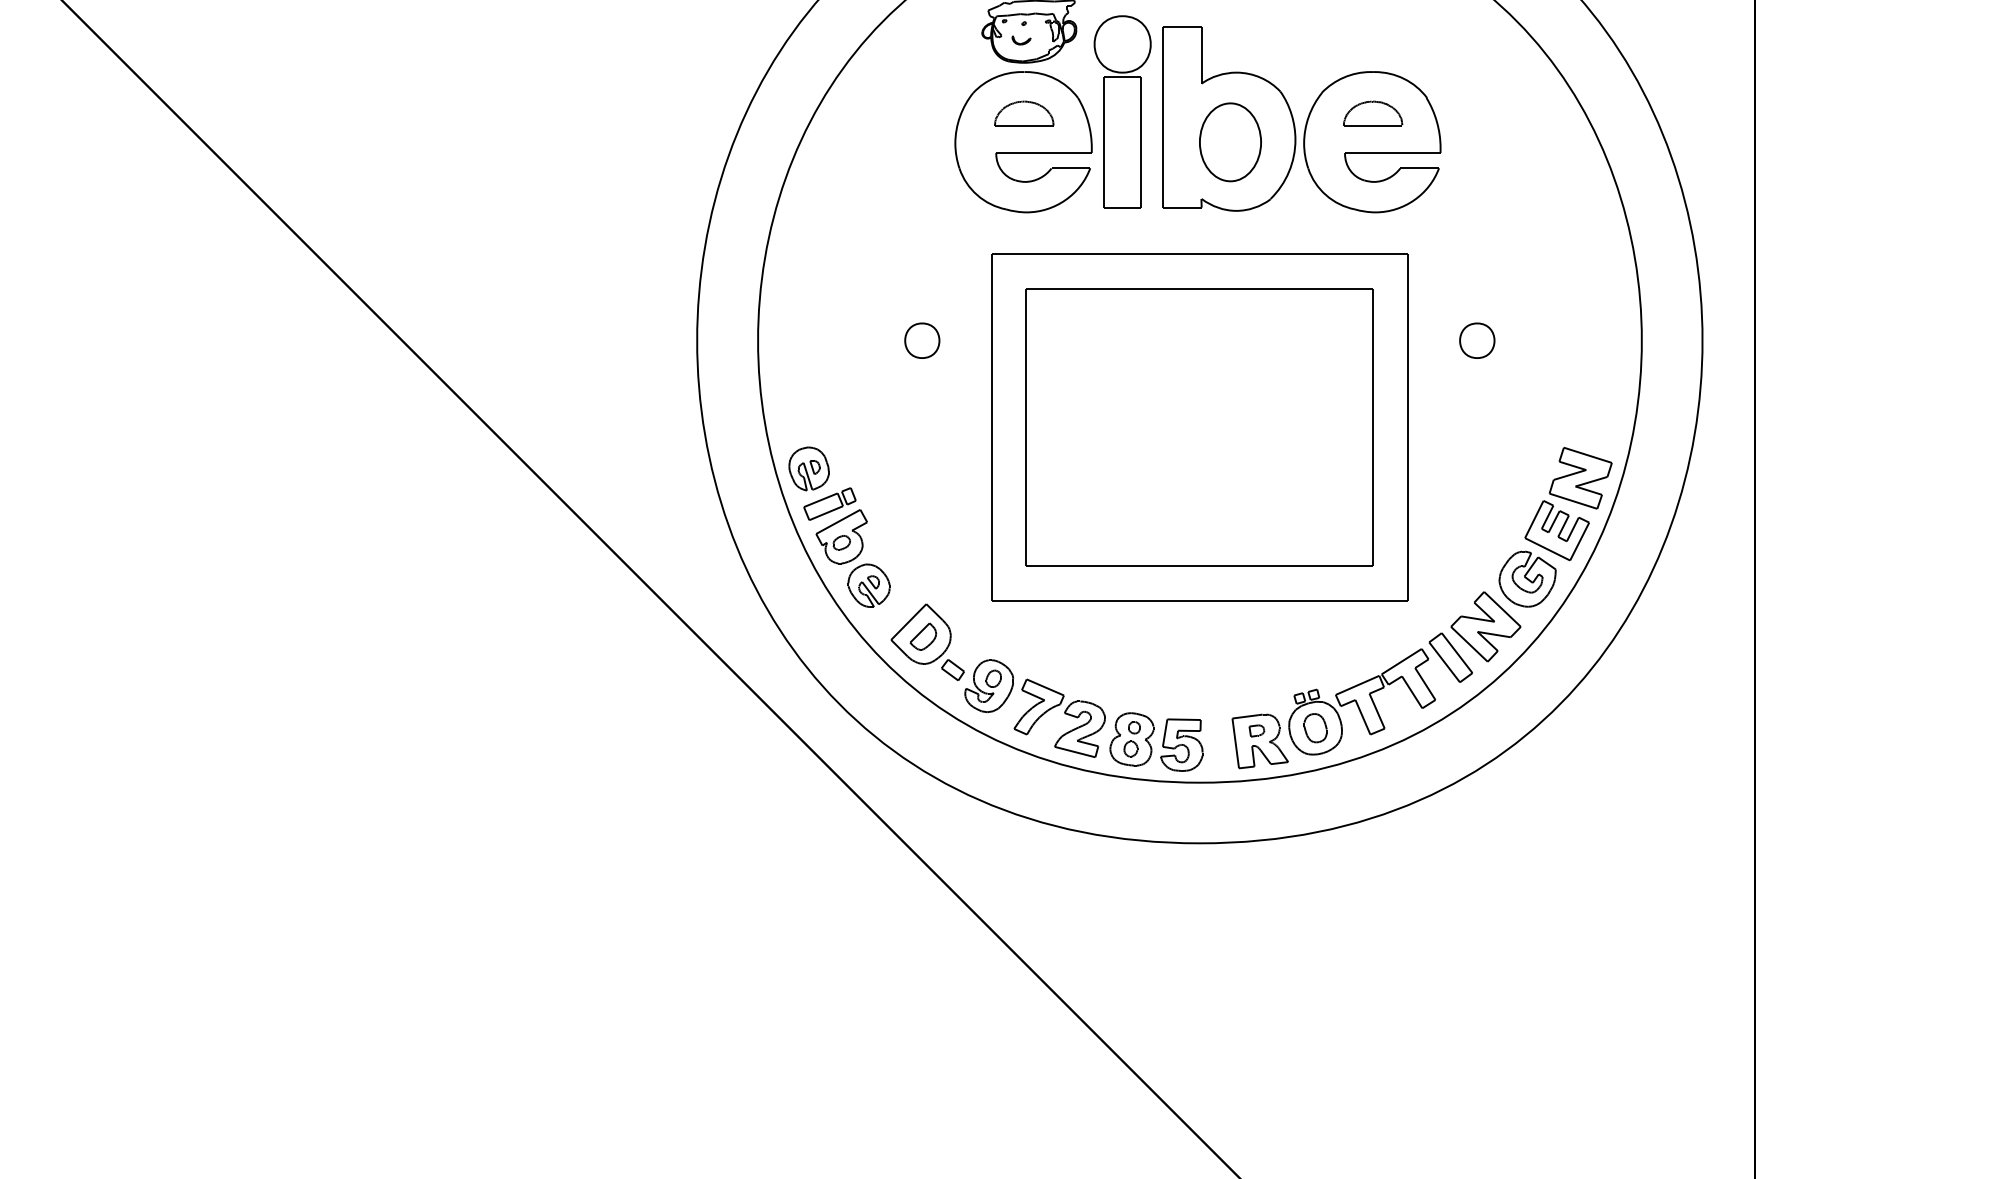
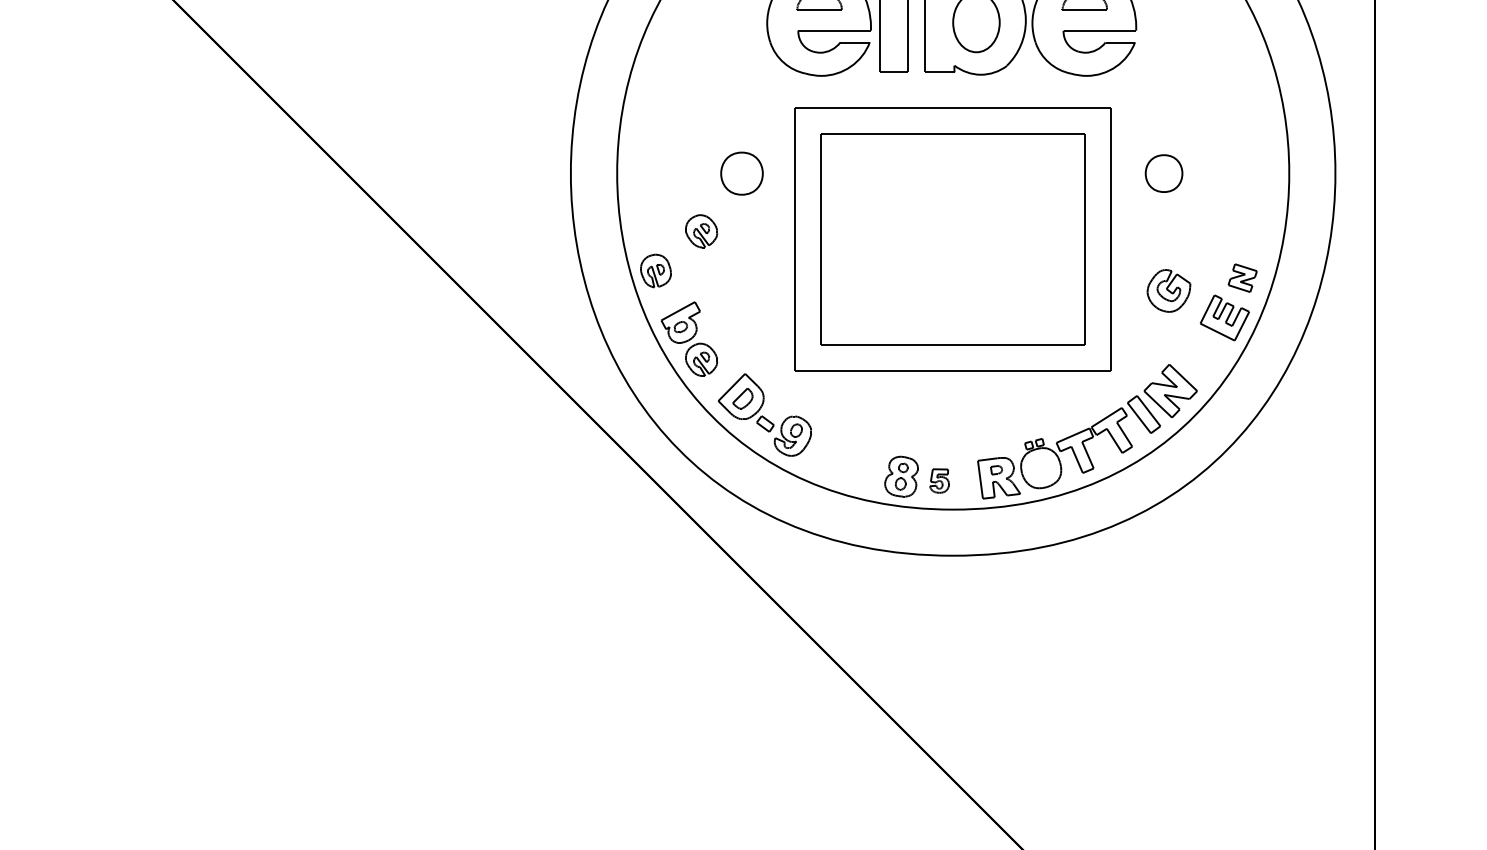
part: (922, 340) -> (742, 173), size x1.6
part: (1477, 340) -> (1164, 173), size x1.4
part: (868, 416) -> (701, 231), added
part: (1580, 478) -> (1242, 278), size x0.6
part: (829, 503) -> (671, 297), removed
part: (1527, 578) -> (1168, 290), moved
part: (1064, 713) -> (850, 456), removed
part: (1315, 728) -> (1041, 468), removed
part: (1181, 744) -> (939, 480), size x0.6

